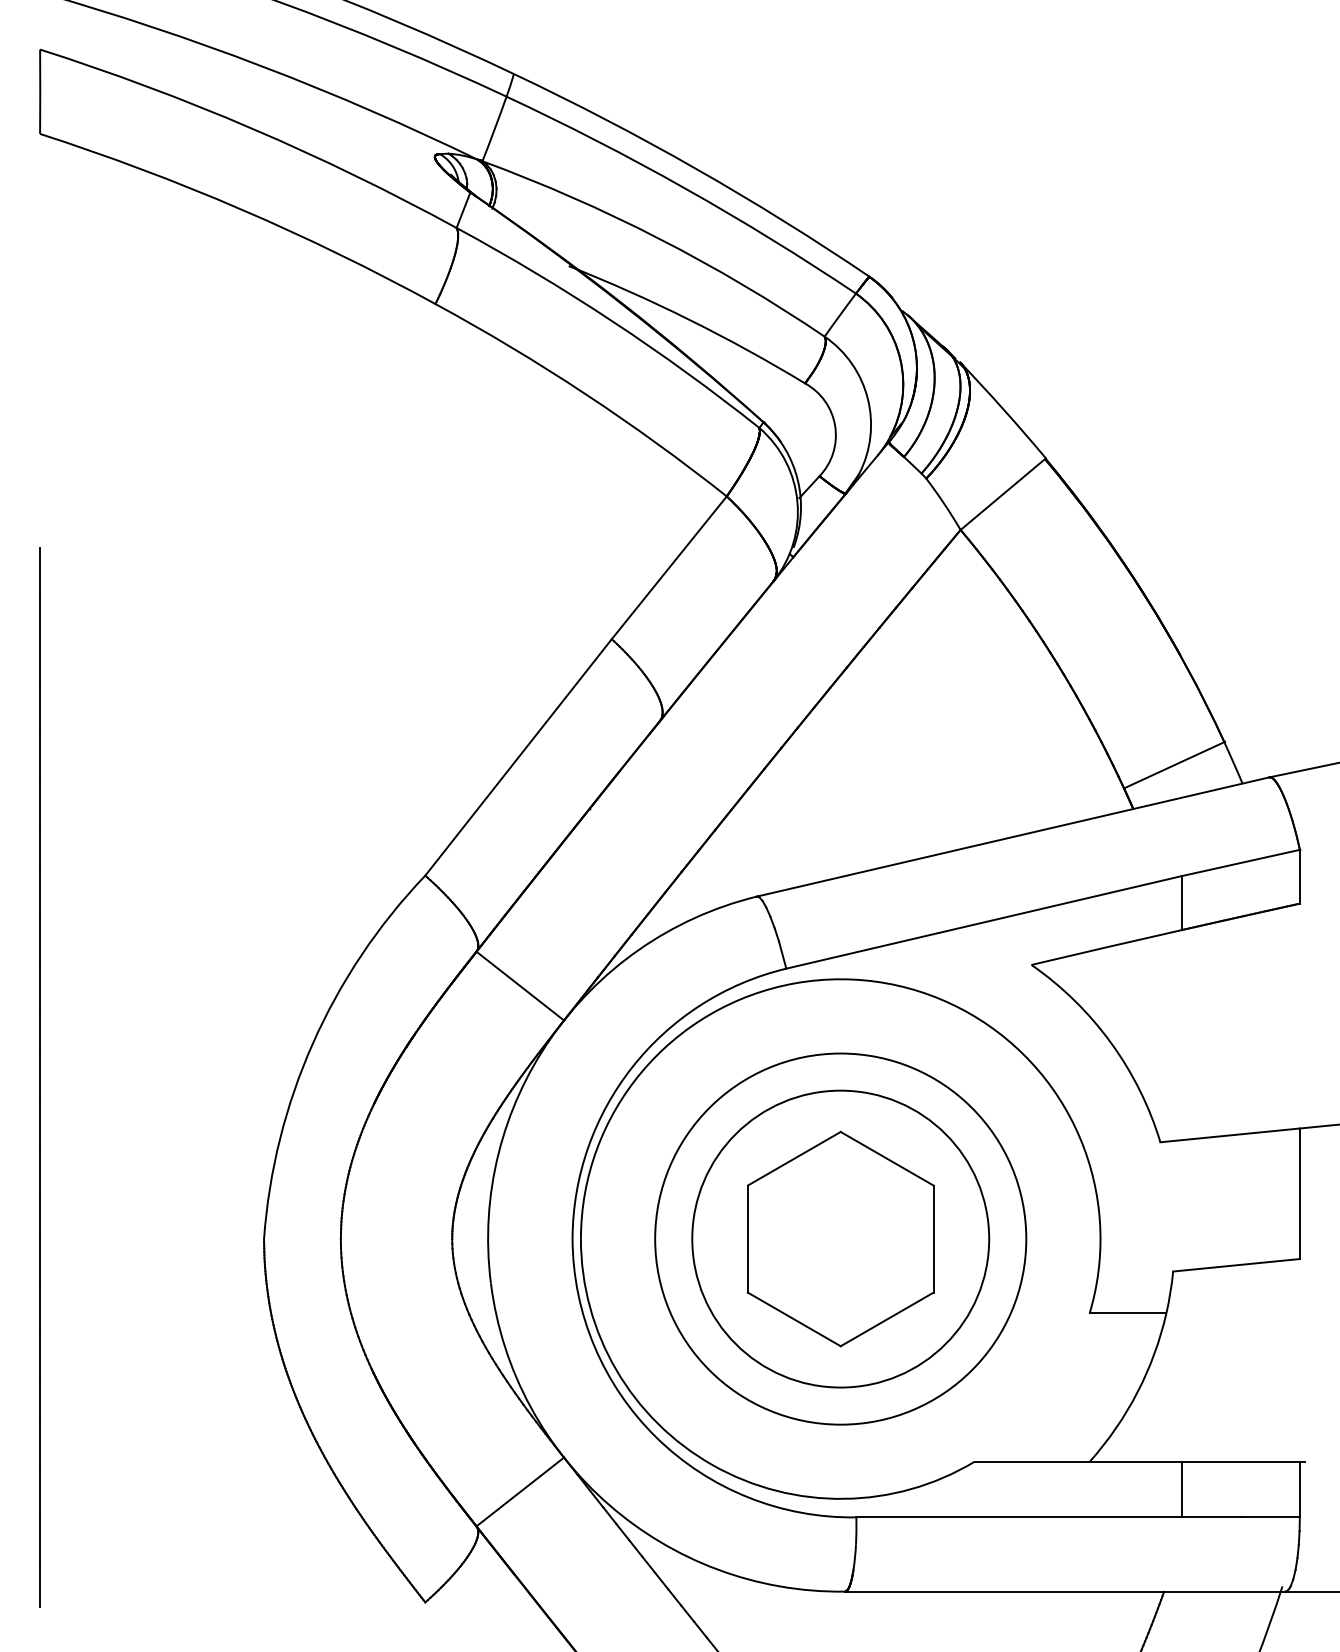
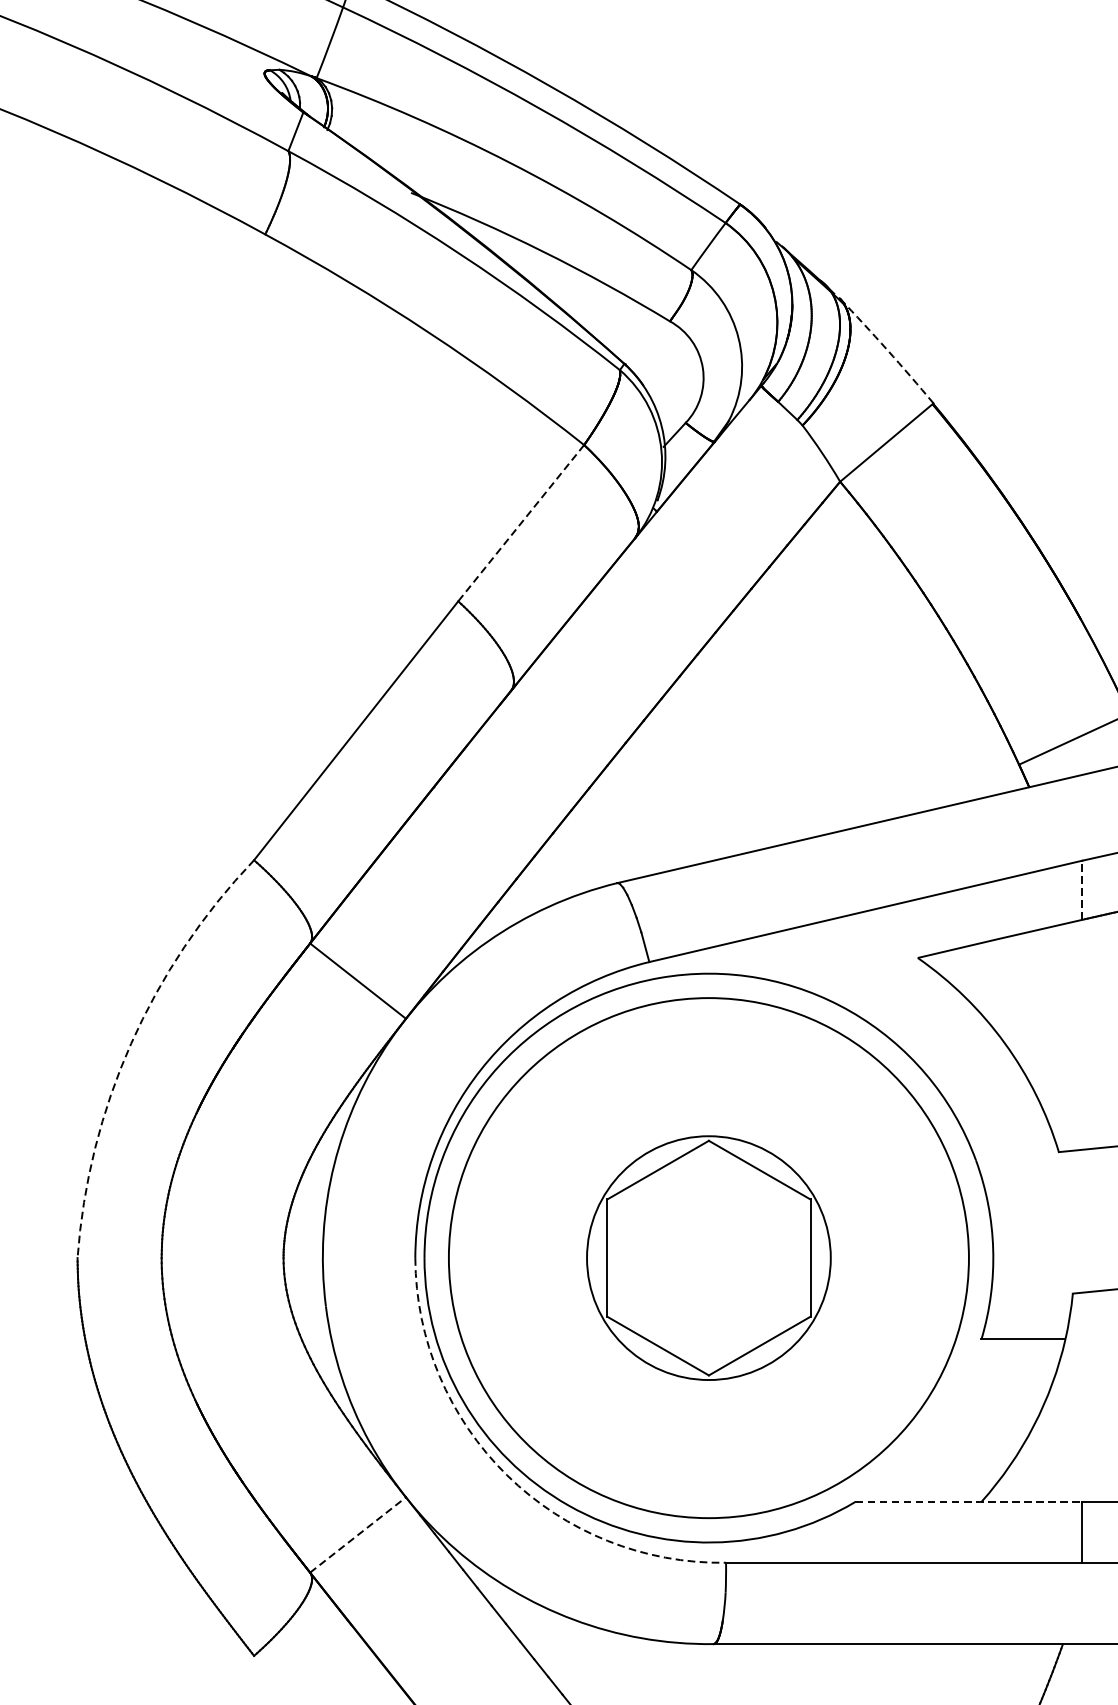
arc: (1003, 409) -> (887, 349), solid -> dashed
line: (669, 567) -> (521, 522), solid -> dashed
line: (1181, 903) -> (1081, 890), solid -> dashed
arc: (312, 1043) -> (130, 1043), solid -> dashed
circle: (840, 1238) -> (708, 1257), size x0.6
circle: (840, 1238) -> (708, 1257), size x1.6
arc: (656, 1437) -> (507, 1475), solid -> dashed
line: (1078, 1461) -> (969, 1501), solid -> dashed
line: (520, 1492) -> (358, 1535), solid -> dashed

